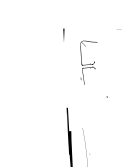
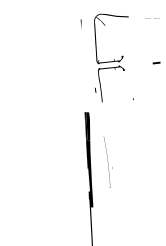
part: (63, 34) -> (80, 23), size x0.62
part: (88, 62) -> (111, 57), size x1.67
fill: (69, 119) -> (88, 126), added

